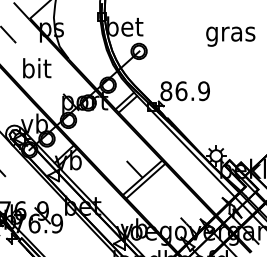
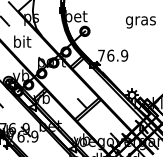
text: (166, 90) -> (101, 55), 86.9 -> 76.9

